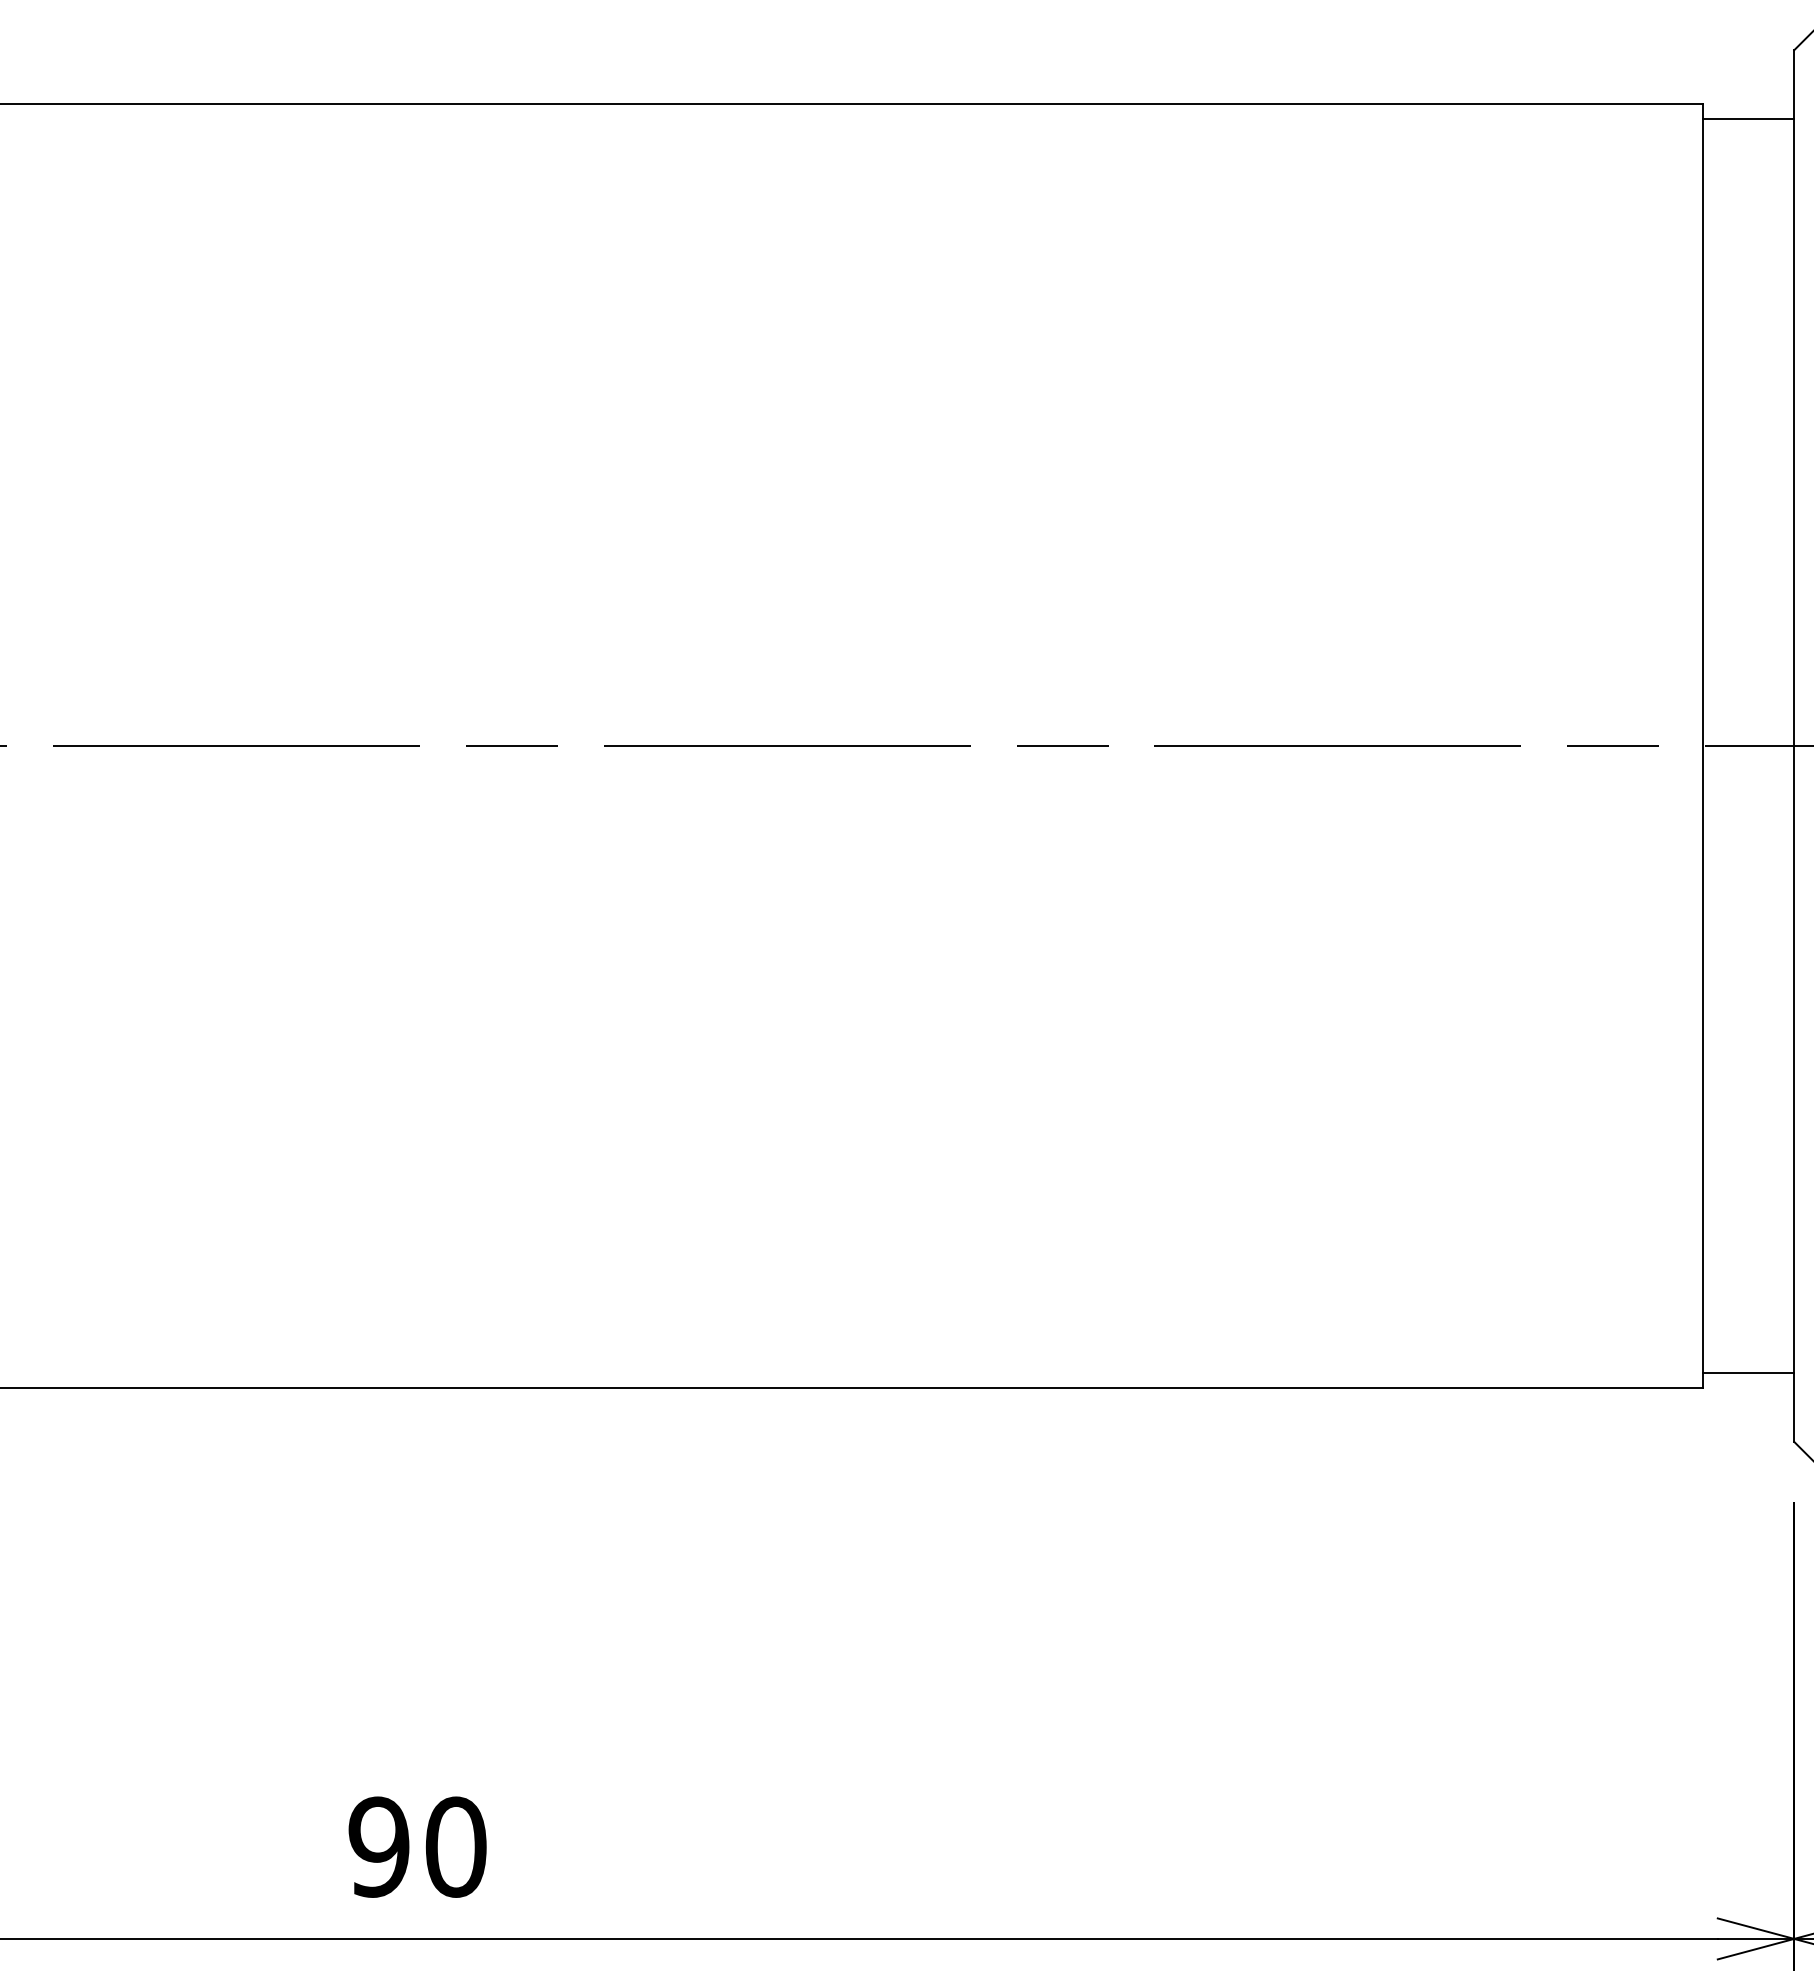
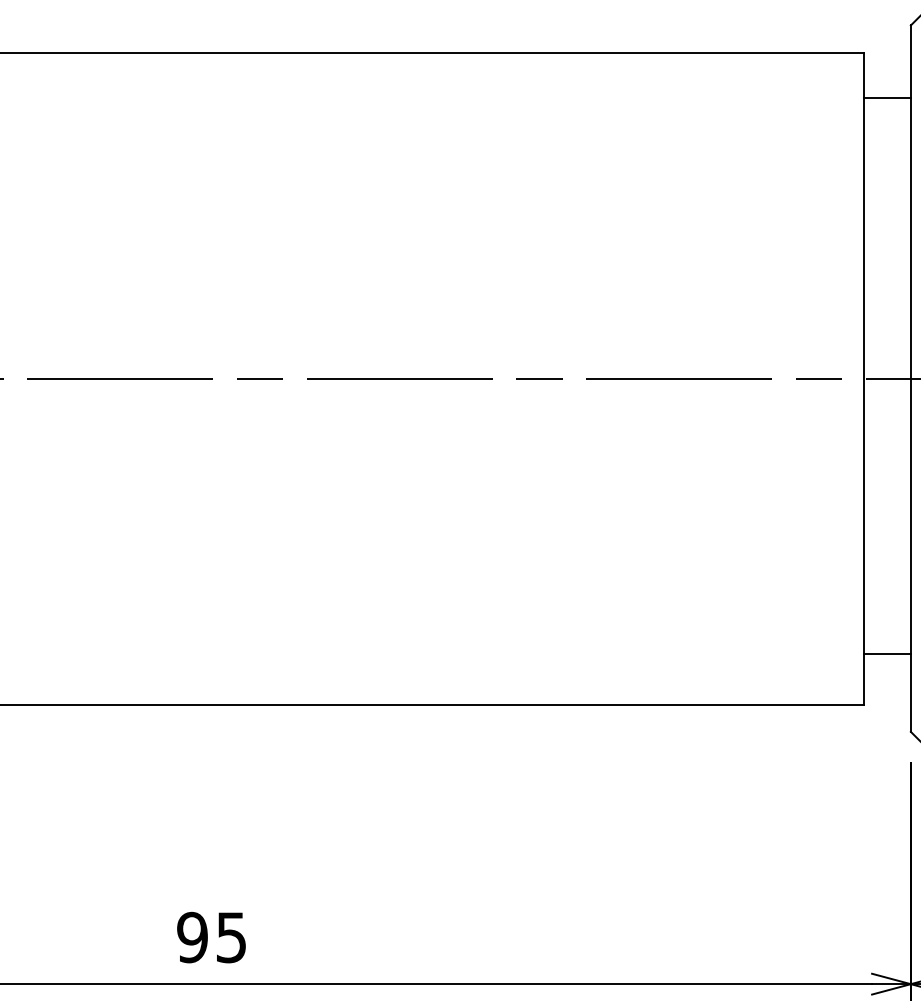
line: (1748, 119) -> (887, 98), moved
line: (1748, 1372) -> (887, 653), moved
text: (455, 1846) -> (231, 937), 90 -> 95

